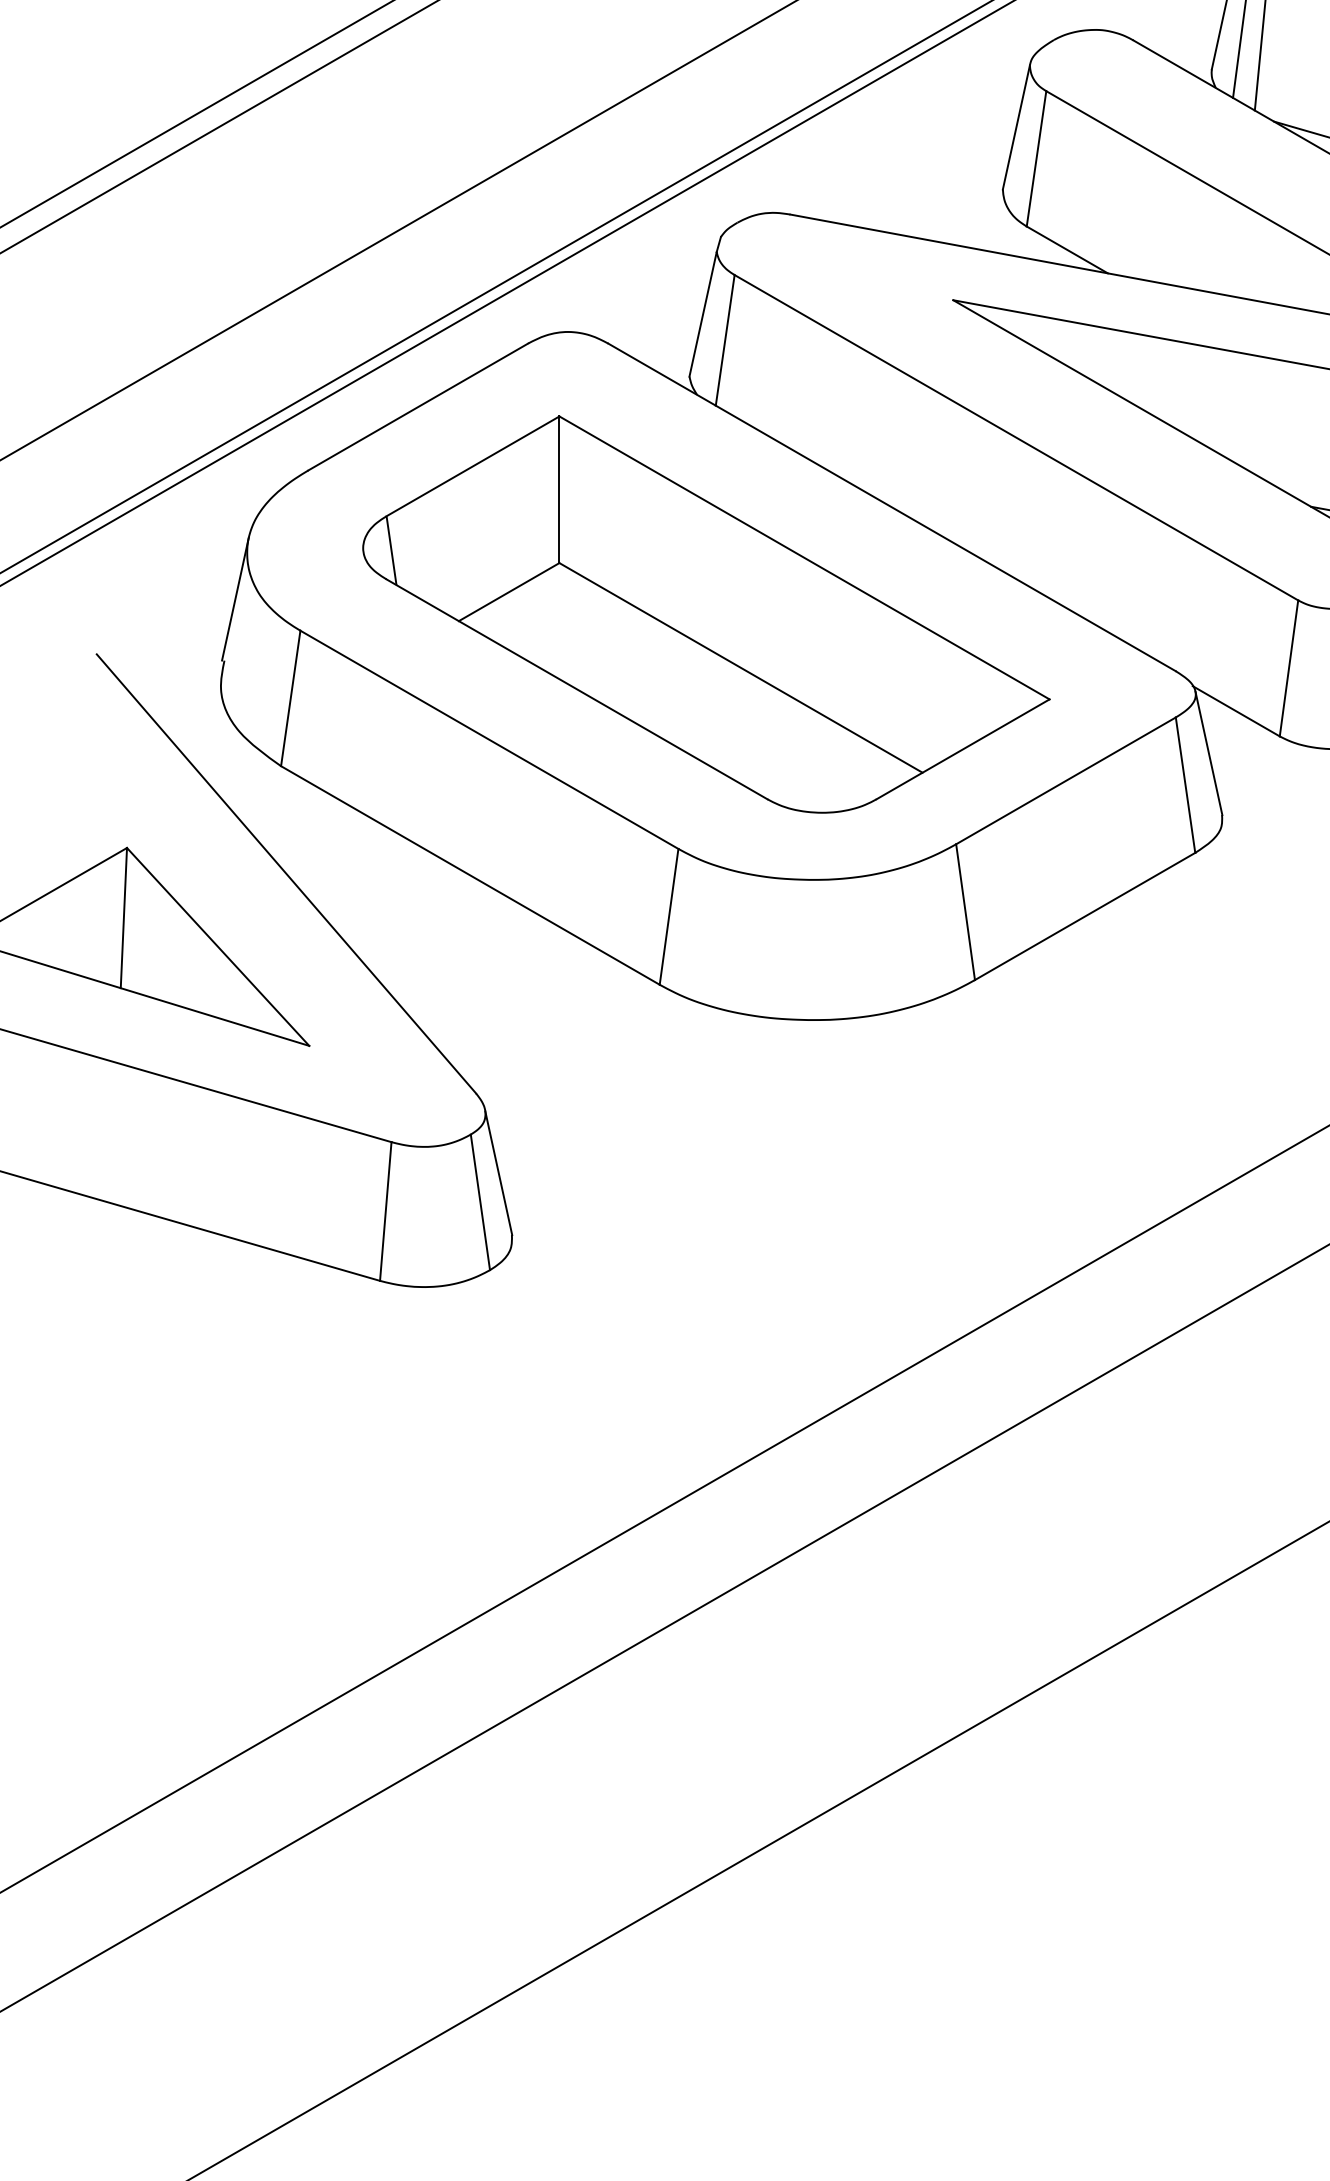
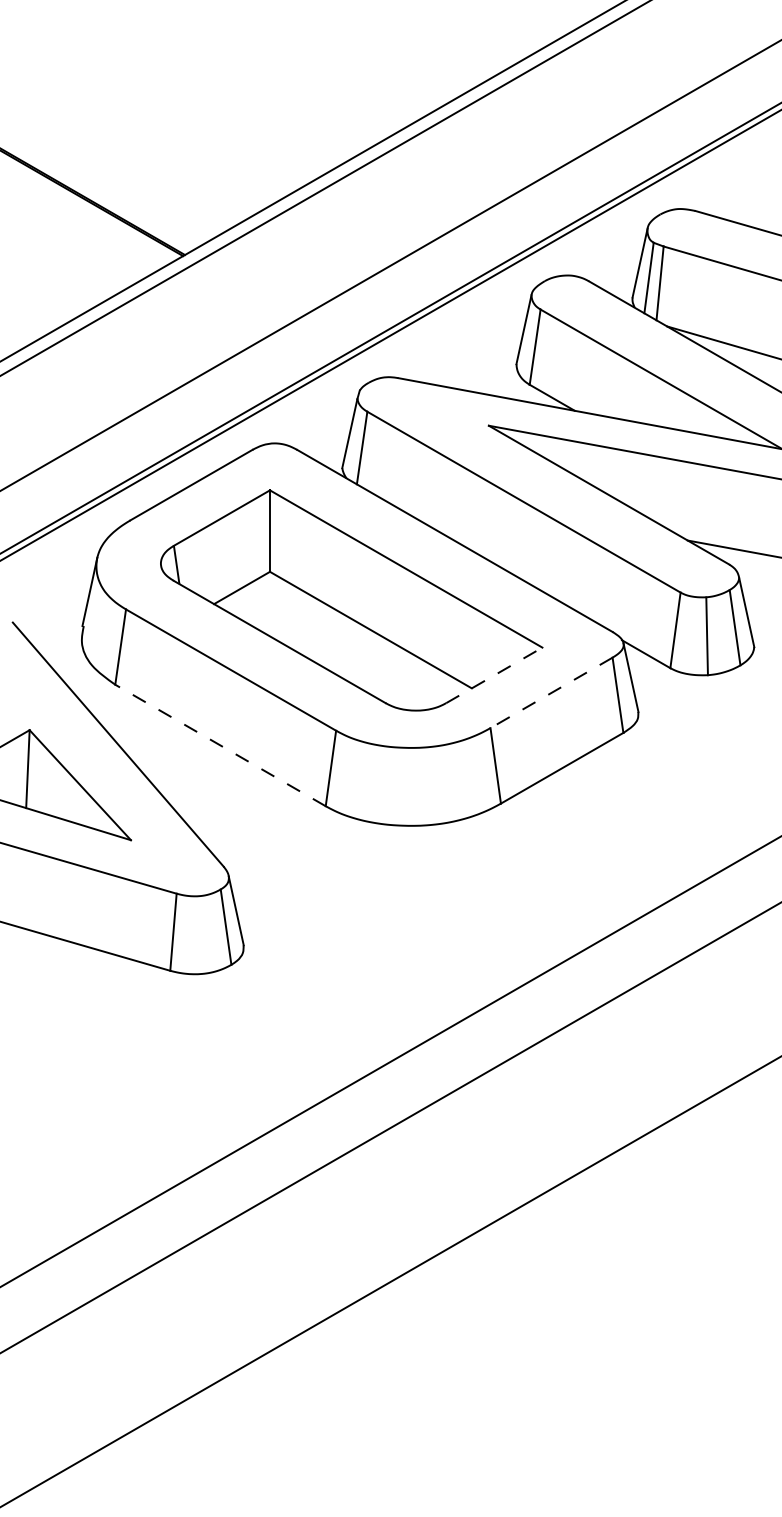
line: (963, 749) -> (494, 675), solid -> dashed
line: (1065, 781) -> (551, 693), solid -> dashed
line: (470, 875) -> (220, 745), solid -> dashed

